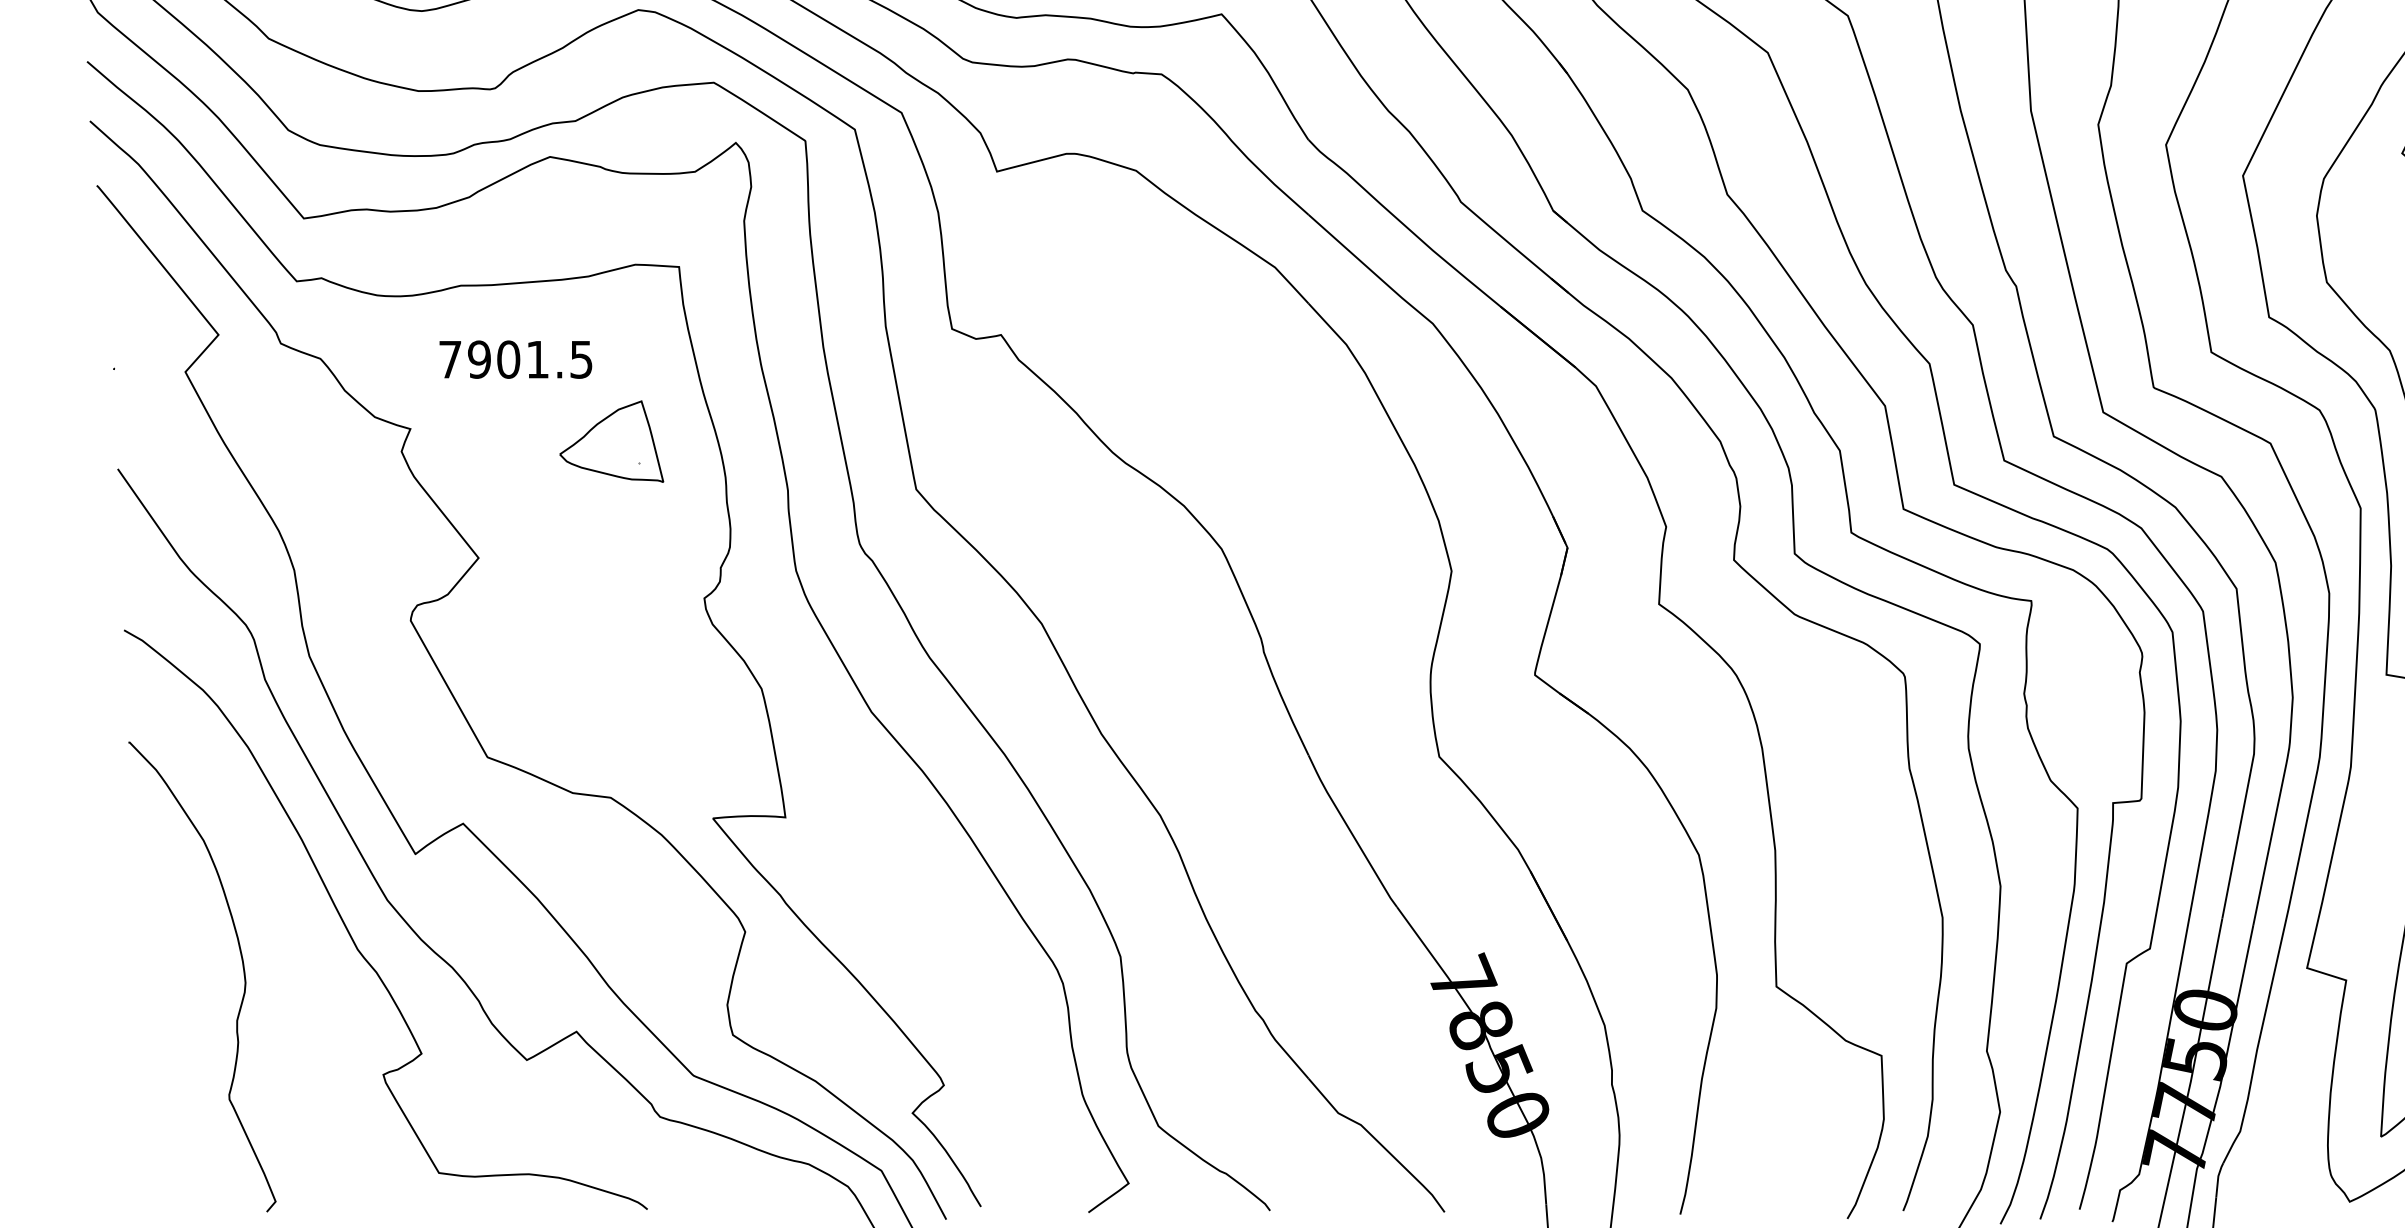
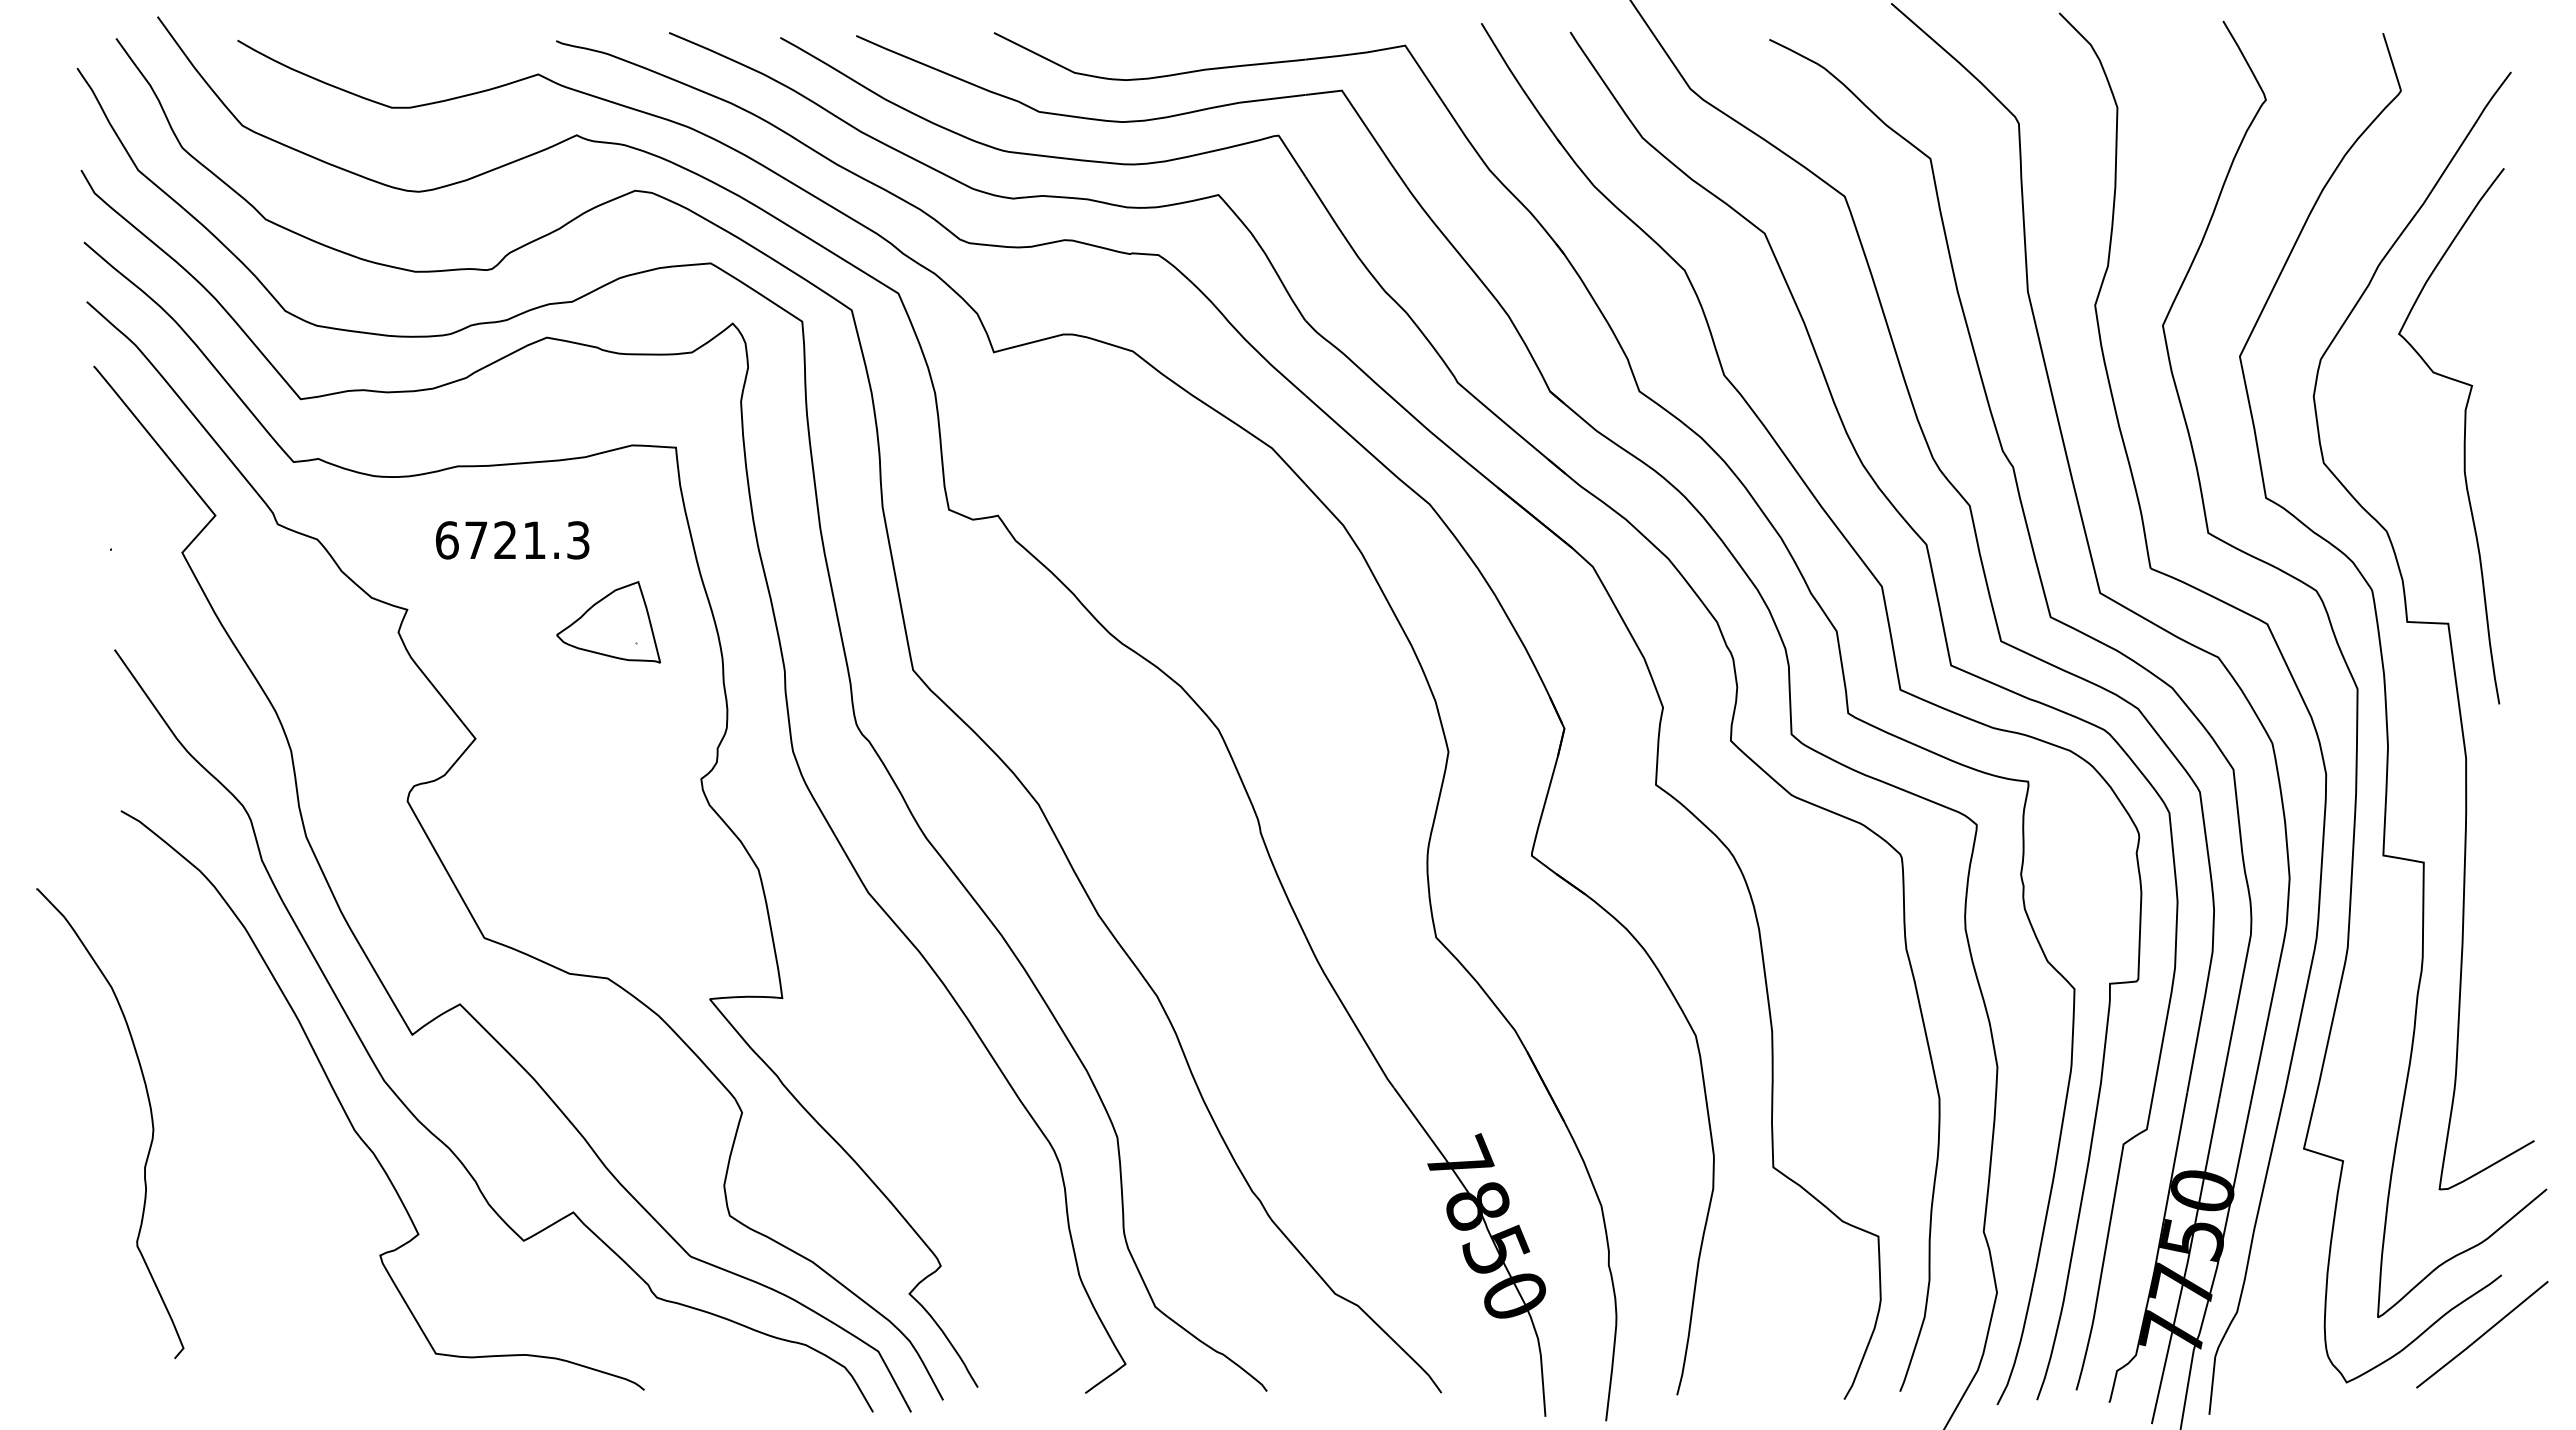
text: (515, 359) -> (512, 540), 7901.5 -> 6721.3
curve: (242, 968) -> (150, 1115), moved

